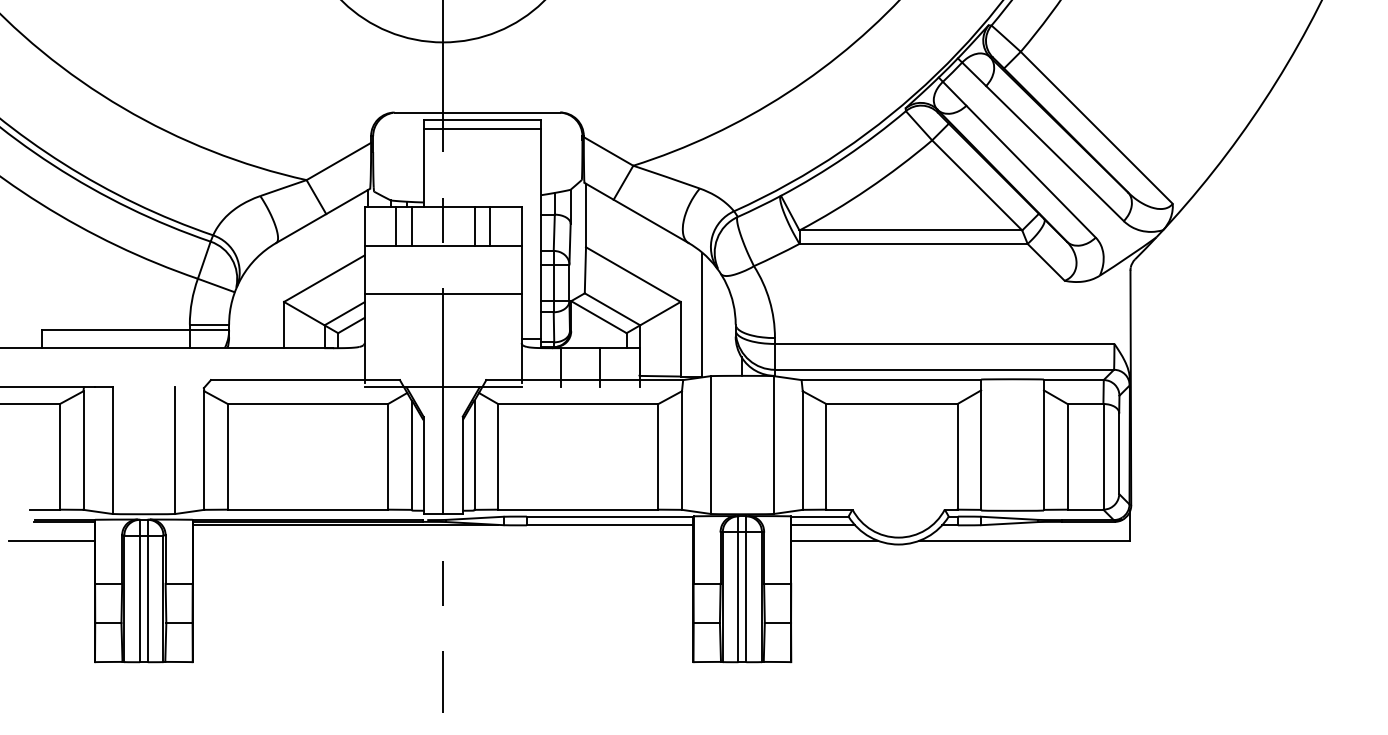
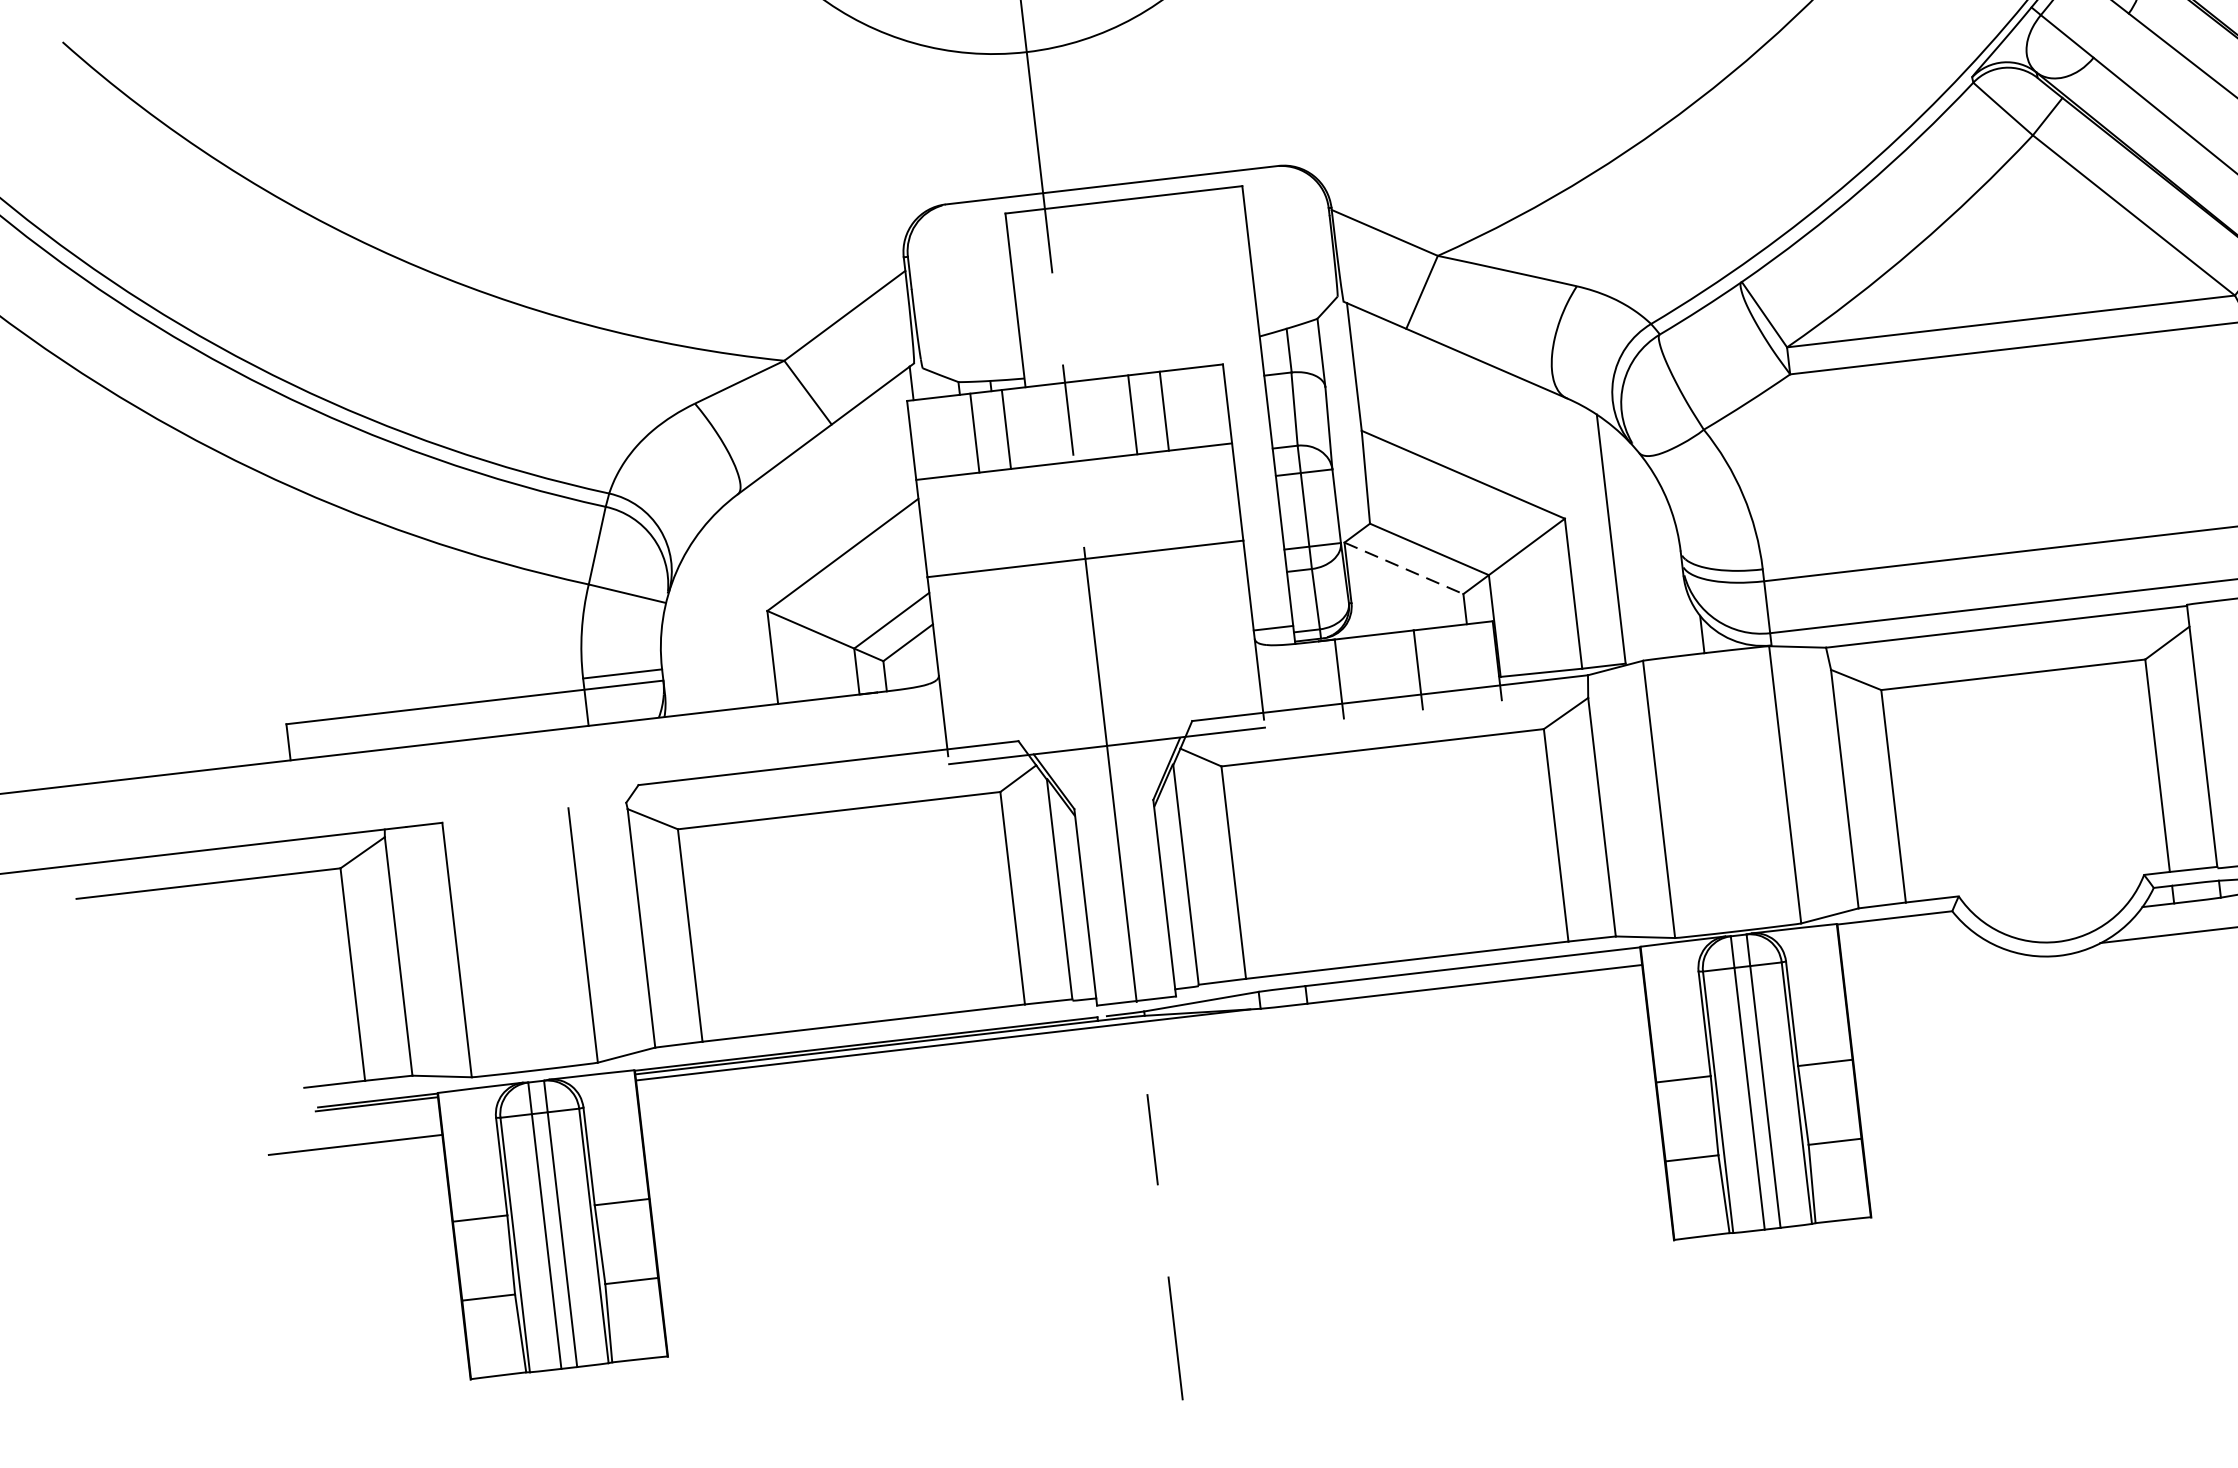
line: (482, 129) -> (1126, 218), removed
line: (599, 317) -> (1405, 568), solid -> dashed
line: (823, 525) -> (1903, 934), removed
line: (834, 540) -> (1929, 962), removed

